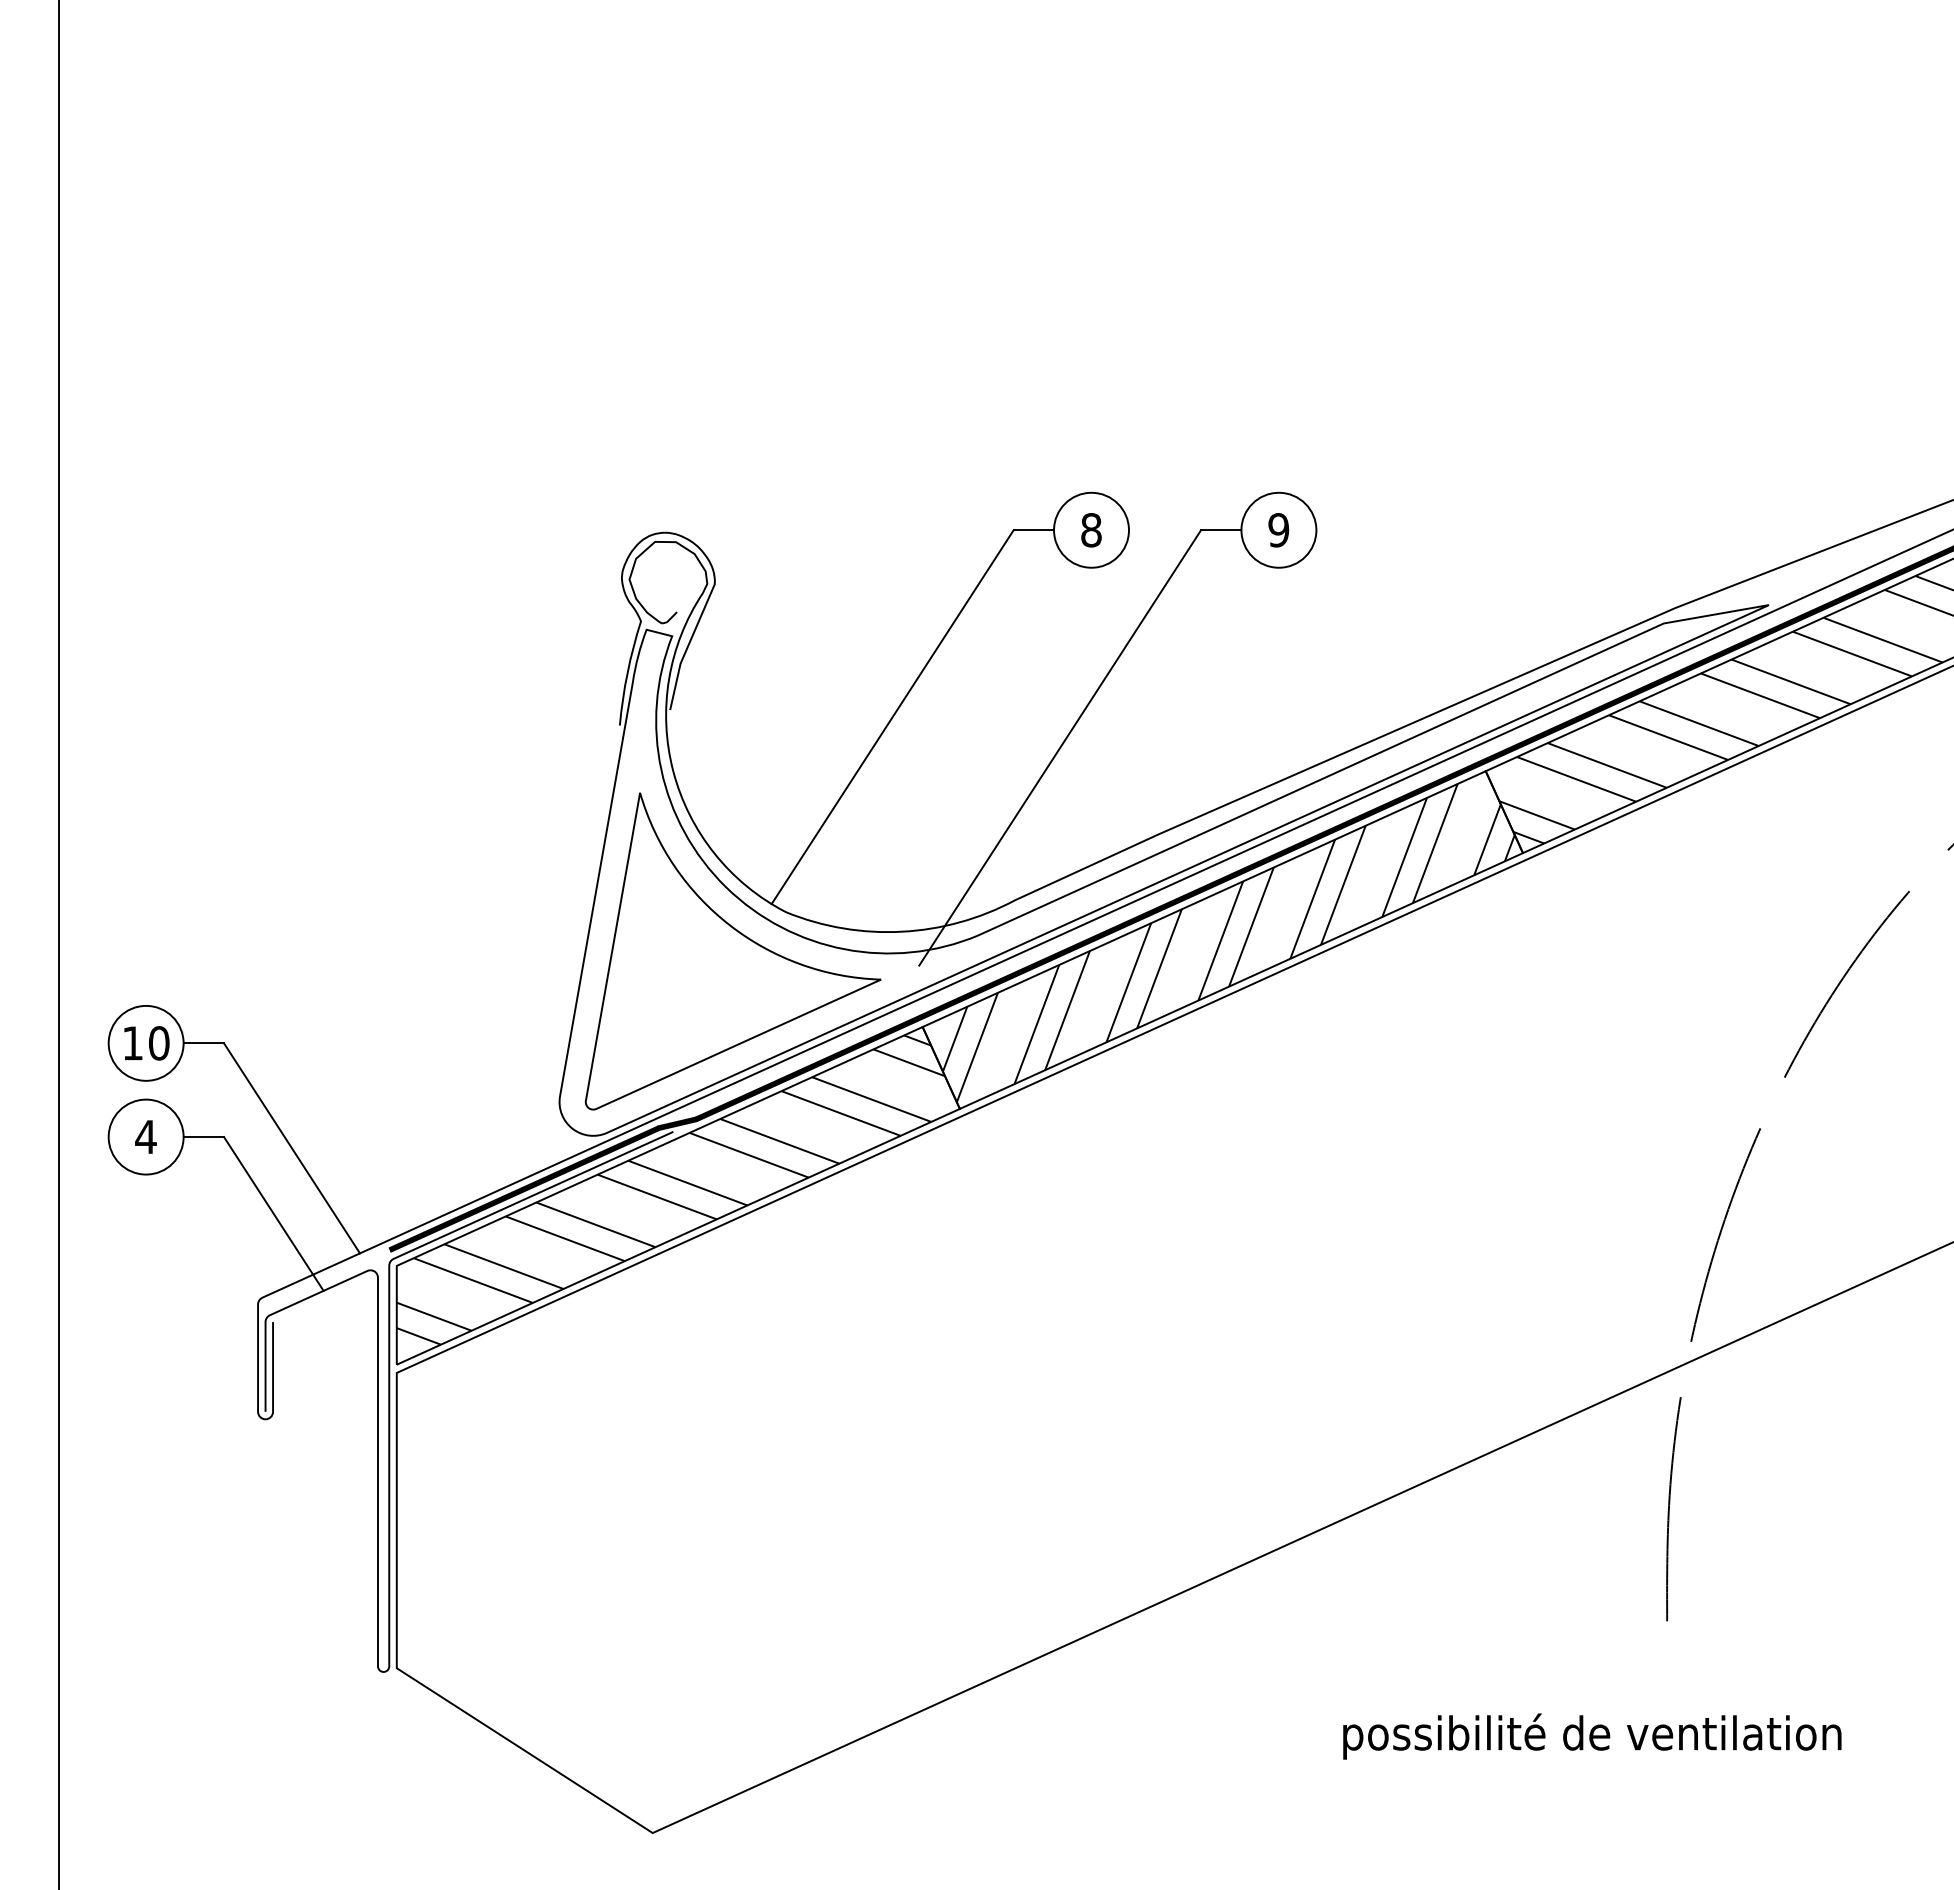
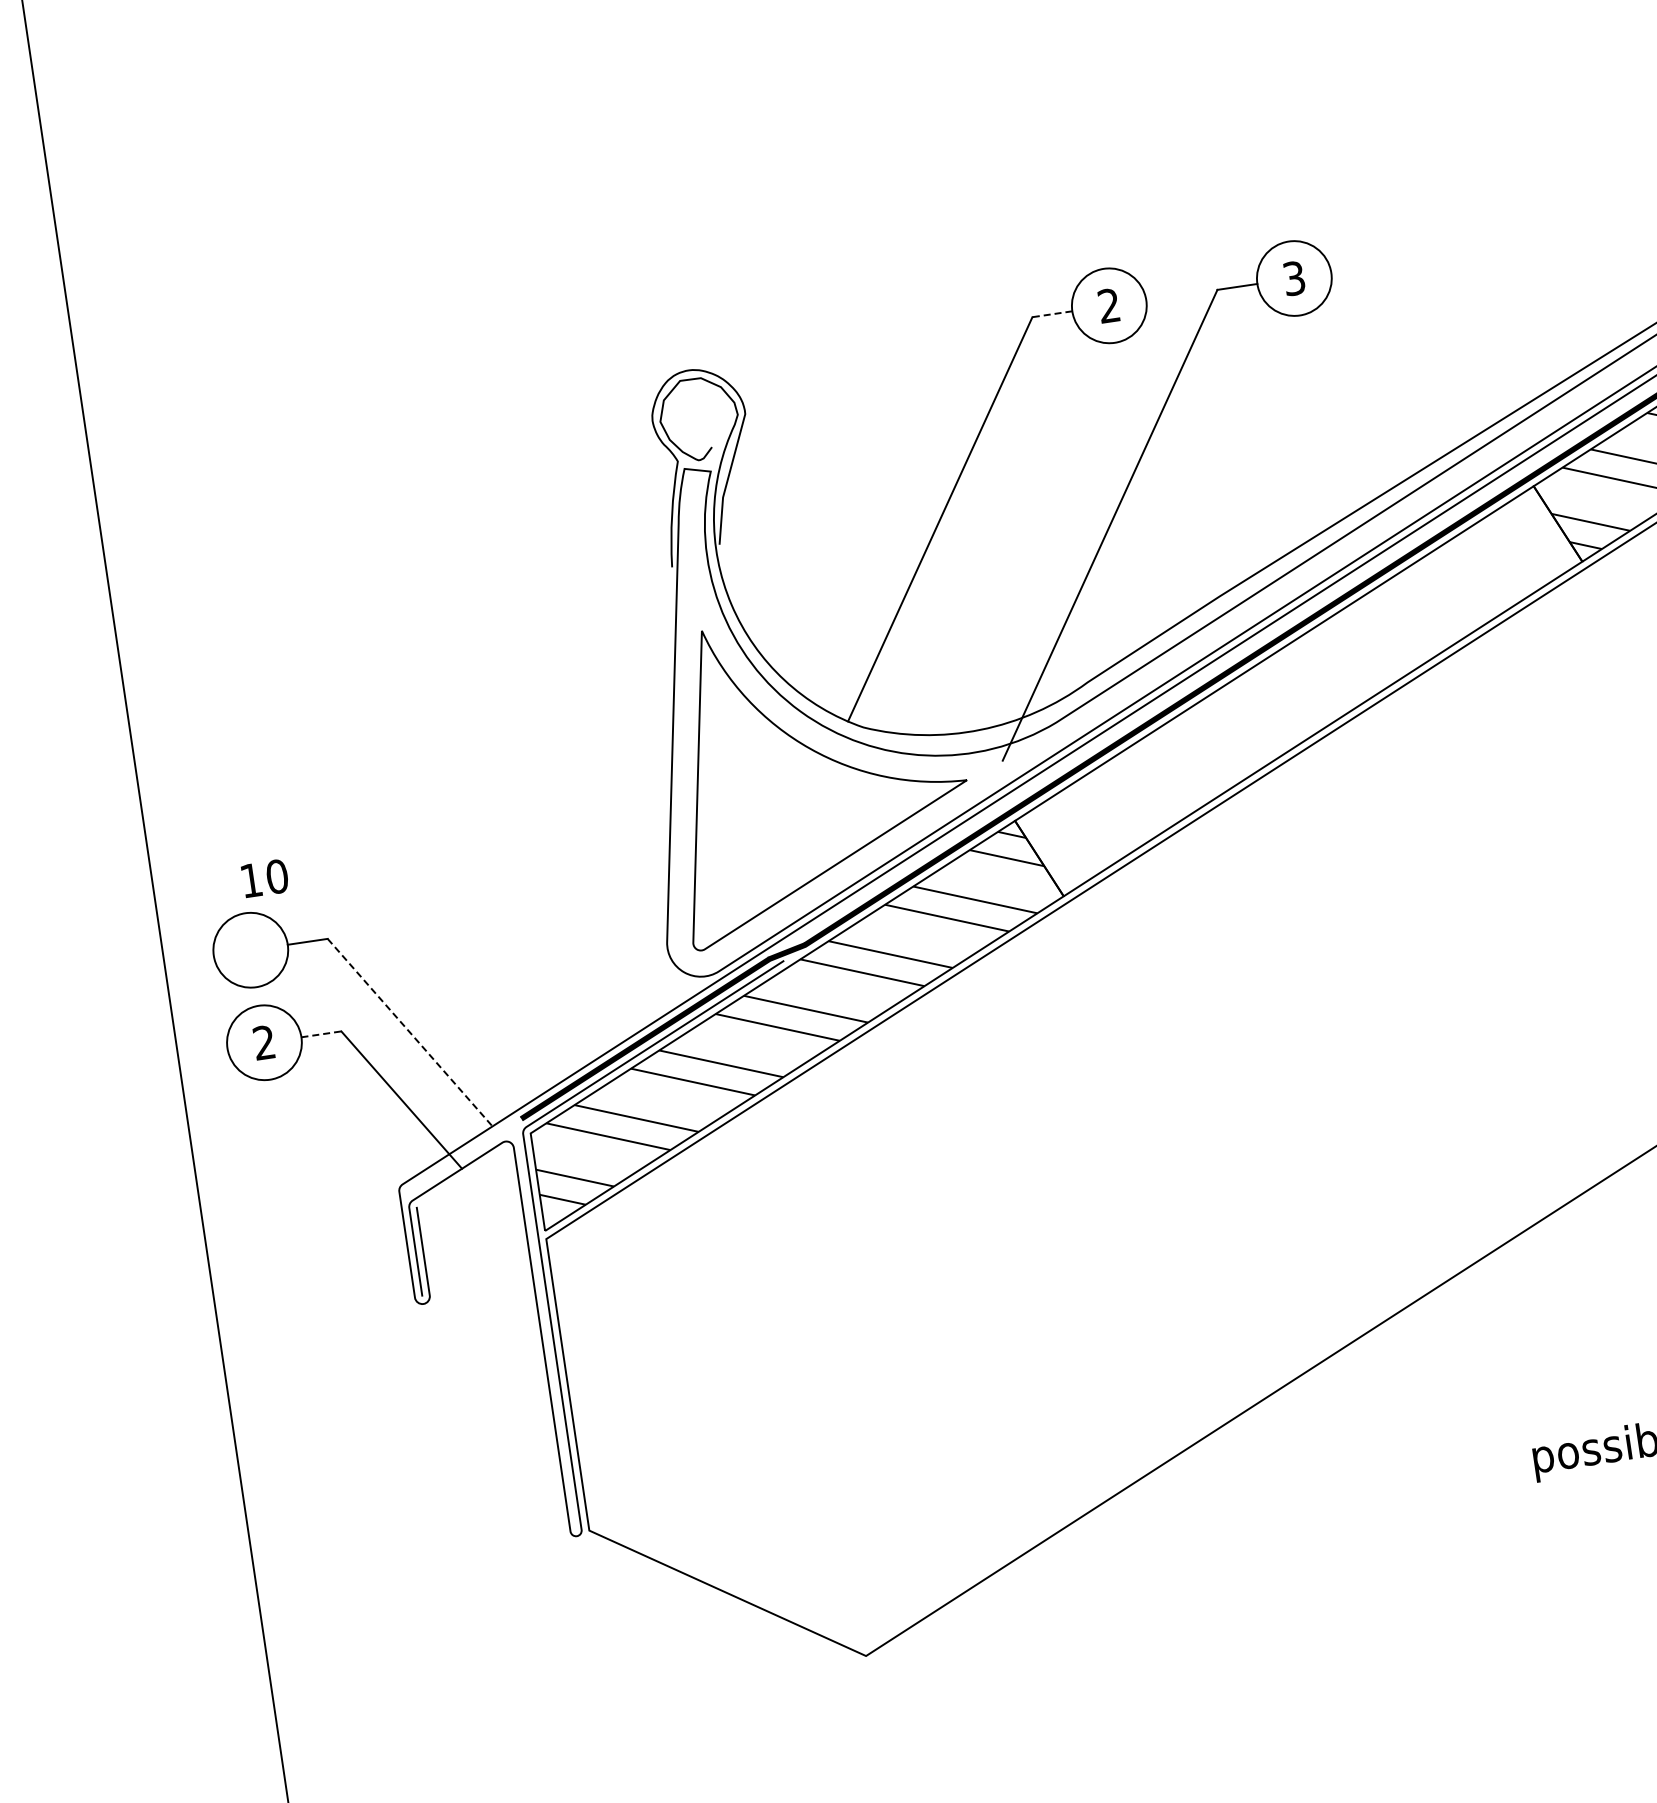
line: (1033, 530) -> (1052, 314), solid -> dashed
text: (1091, 530) -> (1109, 306), 8 -> 2
text: (1278, 530) -> (1293, 278), 9 -> 3
hatch: (1228, 943) -> (1304, 693), removed
text: (146, 1043) -> (264, 878), moved
text: (145, 1136) -> (263, 1042), 4 -> 2
line: (204, 1137) -> (322, 1034), solid -> dashed
line: (292, 1148) -> (410, 1032), solid -> dashed

